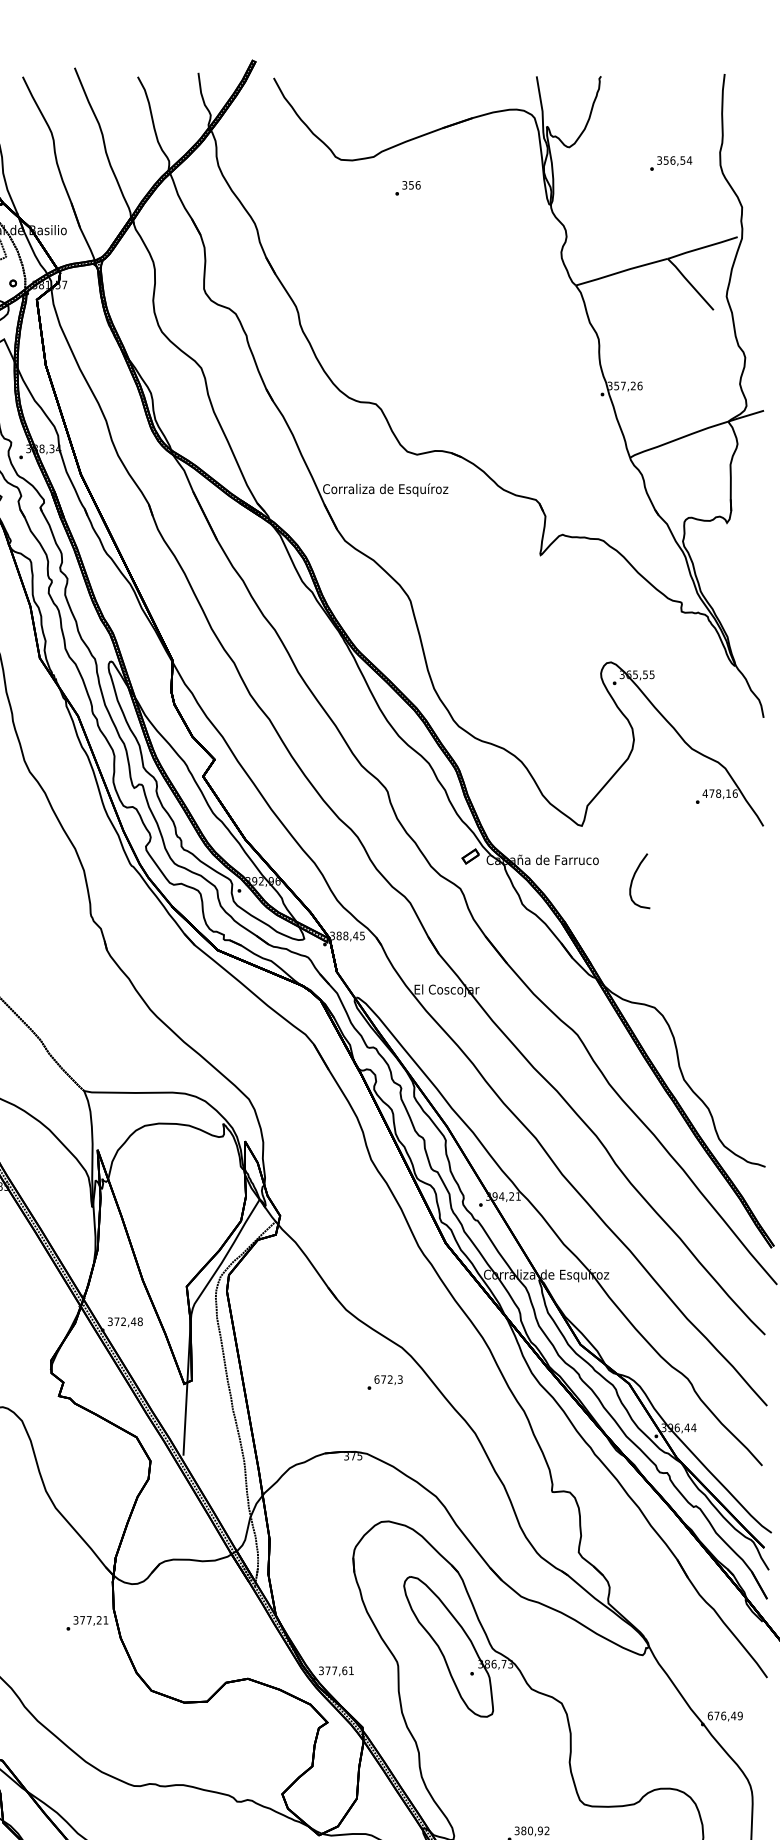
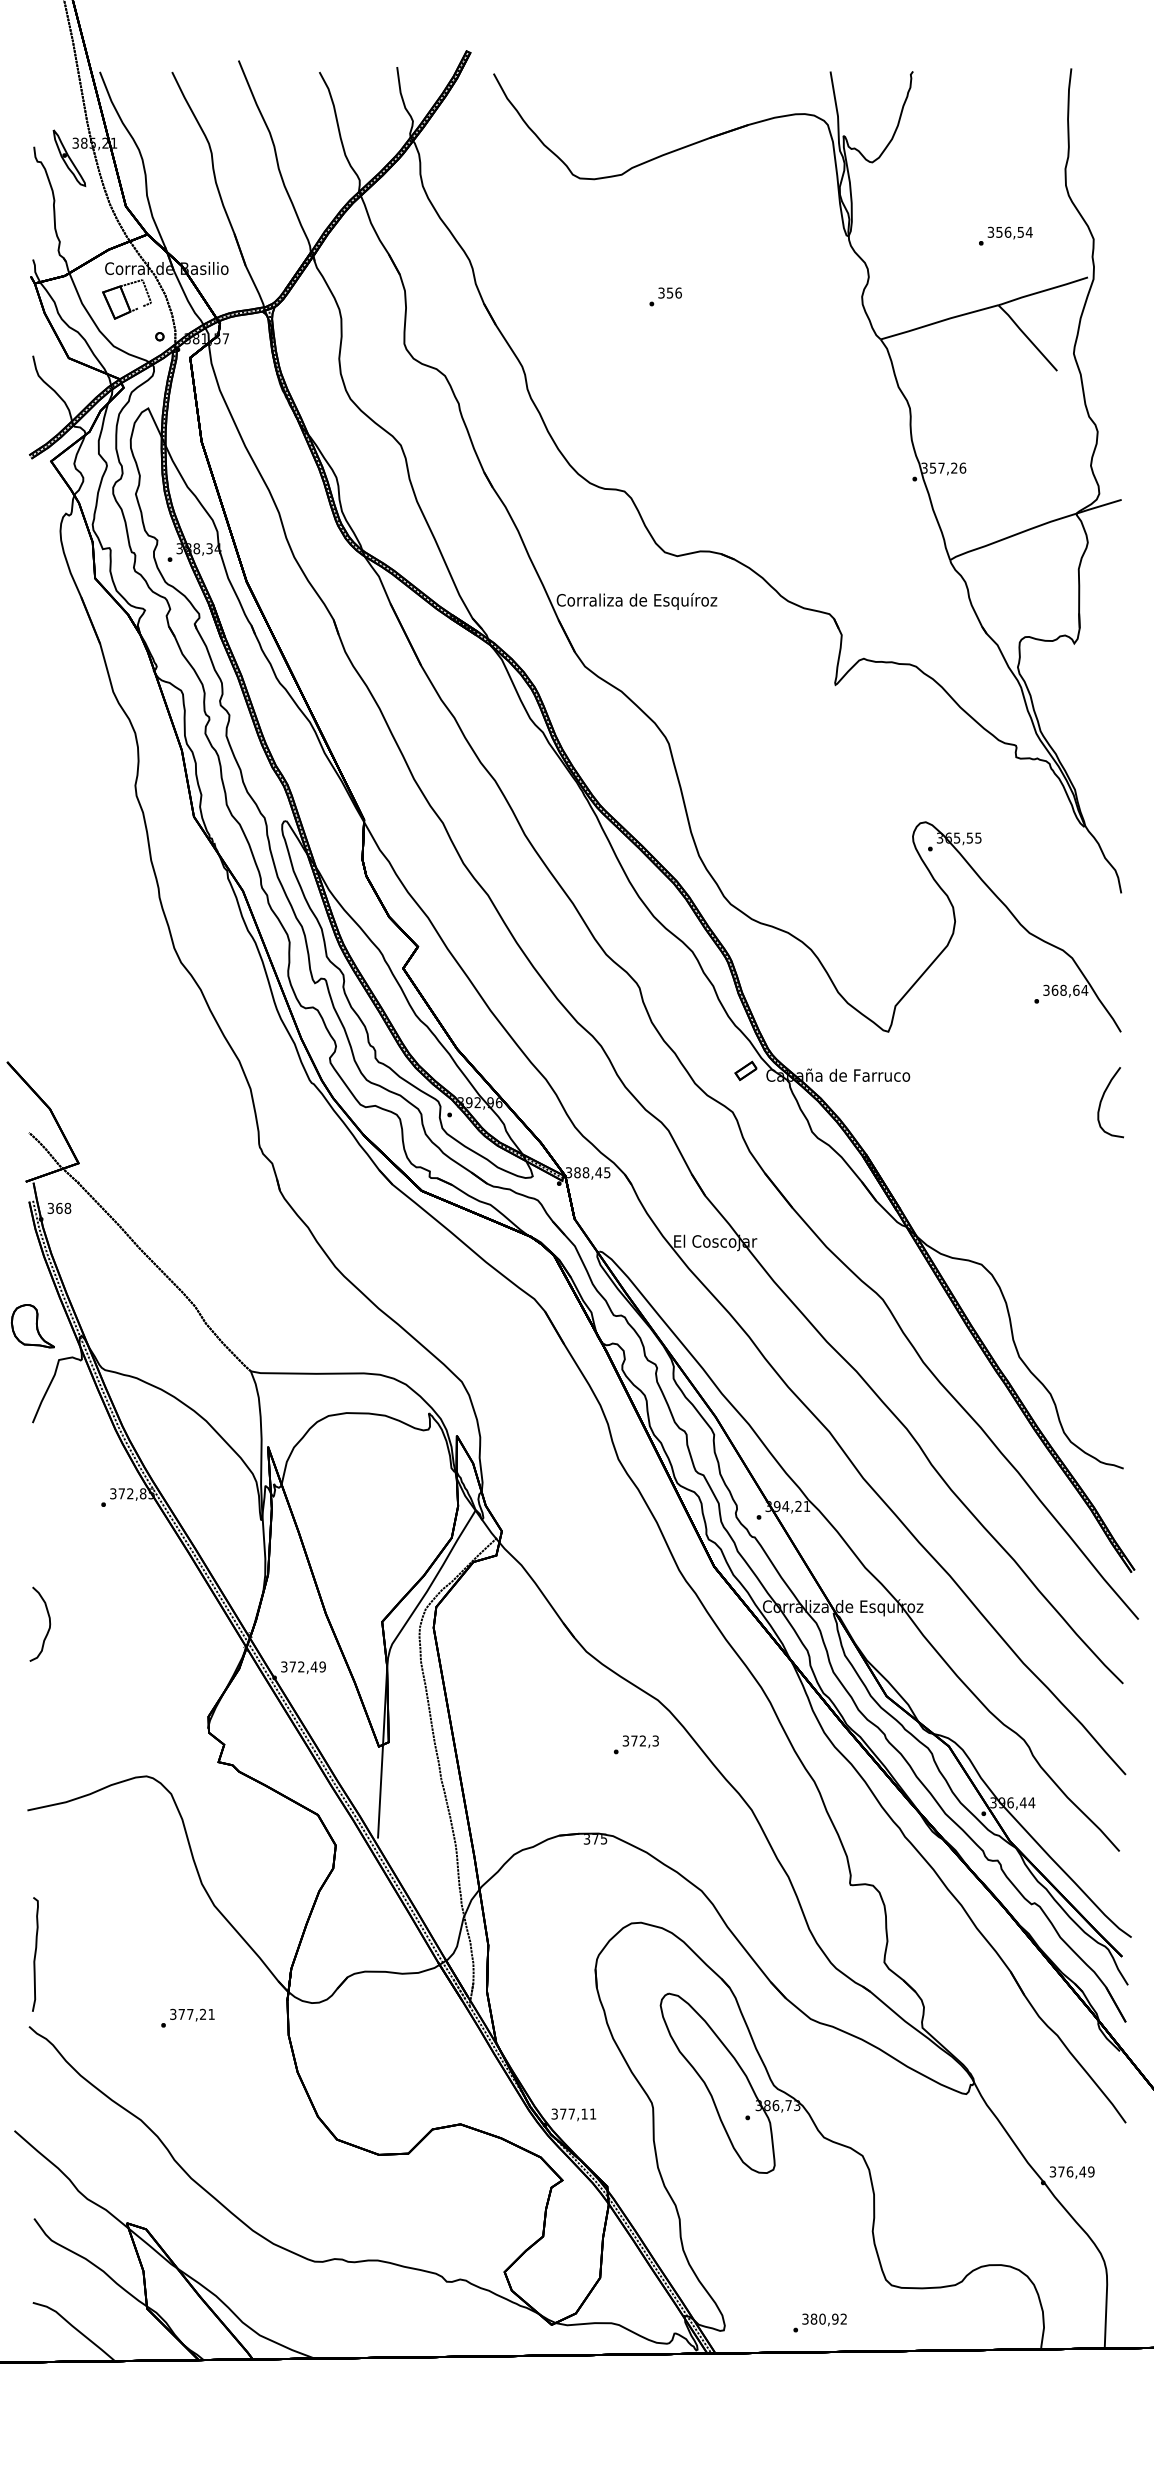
text: (670, 163) -> (1005, 235), moved
text: (407, 187) -> (665, 296), moved
text: (720, 792) -> (1065, 989), 478,16 -> 368,64
curve: (633, 879) -> (1102, 1100), moved
text: (140, 1321) -> (322, 1666), 372,48 -> 372,49
text: (376, 1379) -> (625, 1740), 672,3 -> 372,3
text: (87, 1622) -> (187, 2017), moved
text: (344, 1670) -> (584, 2113), 377,61 -> 377,11
text: (709, 1715) -> (1052, 2171), 676,49 -> 376,49

